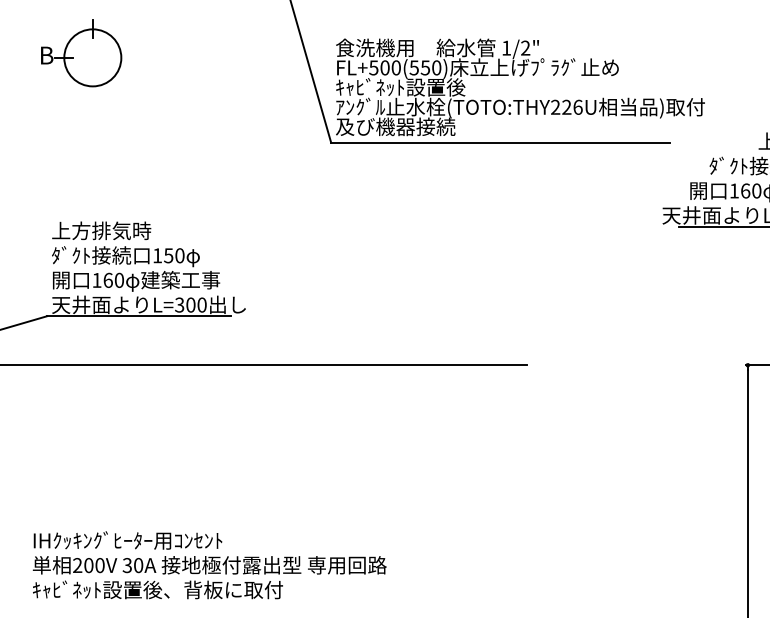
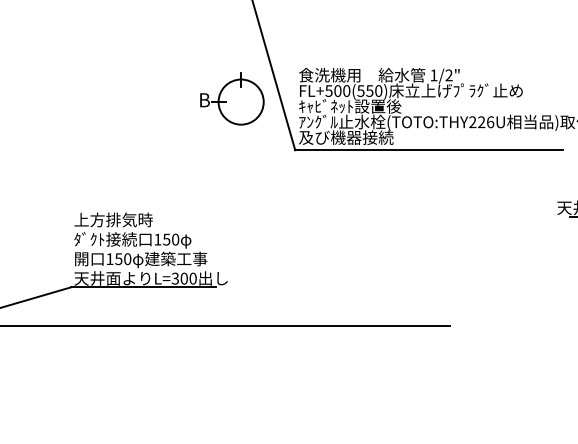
part: (81, 53) -> (232, 98), moved
text: (107, 279) -> (118, 258), 160 -> 150

